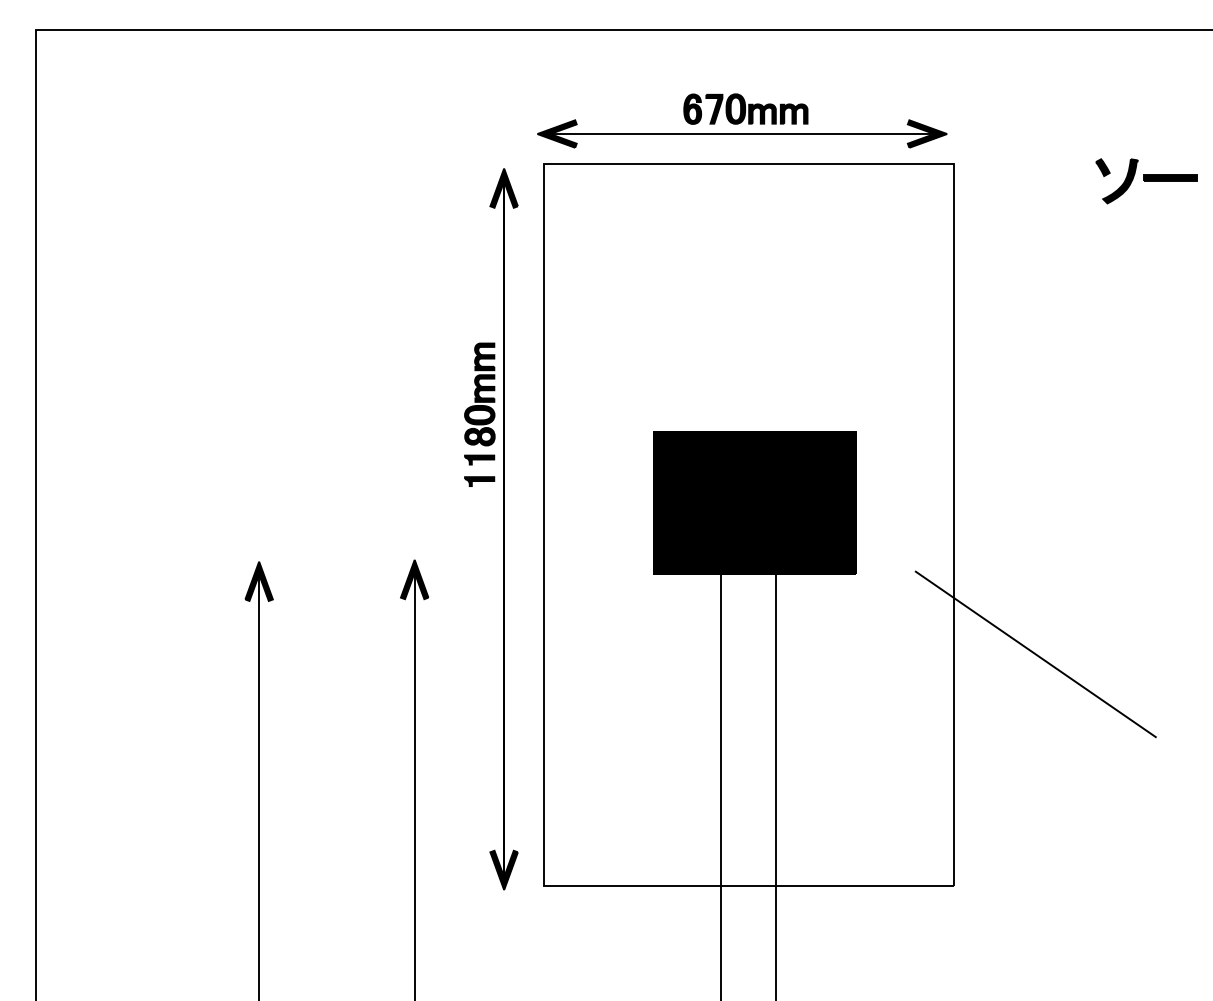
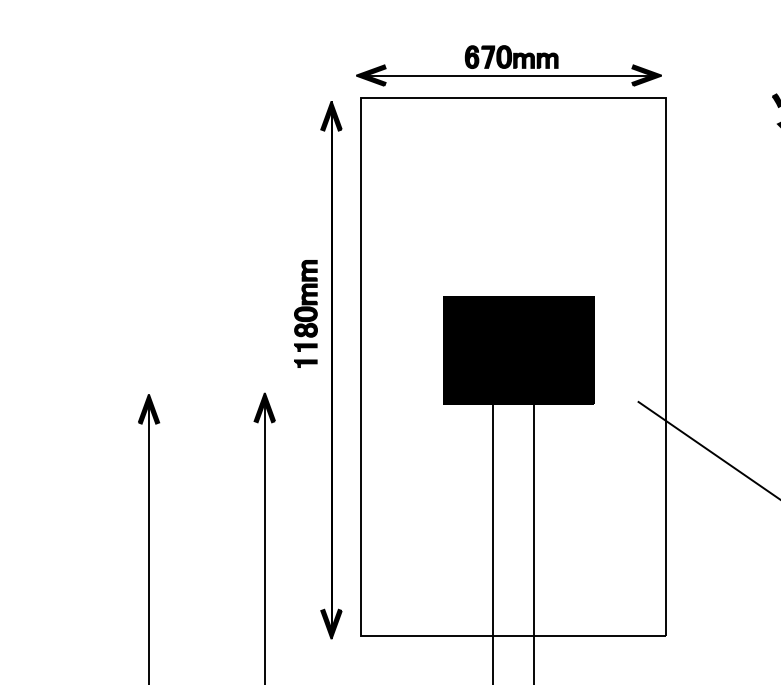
part: (479, 414) -> (305, 313), moved

